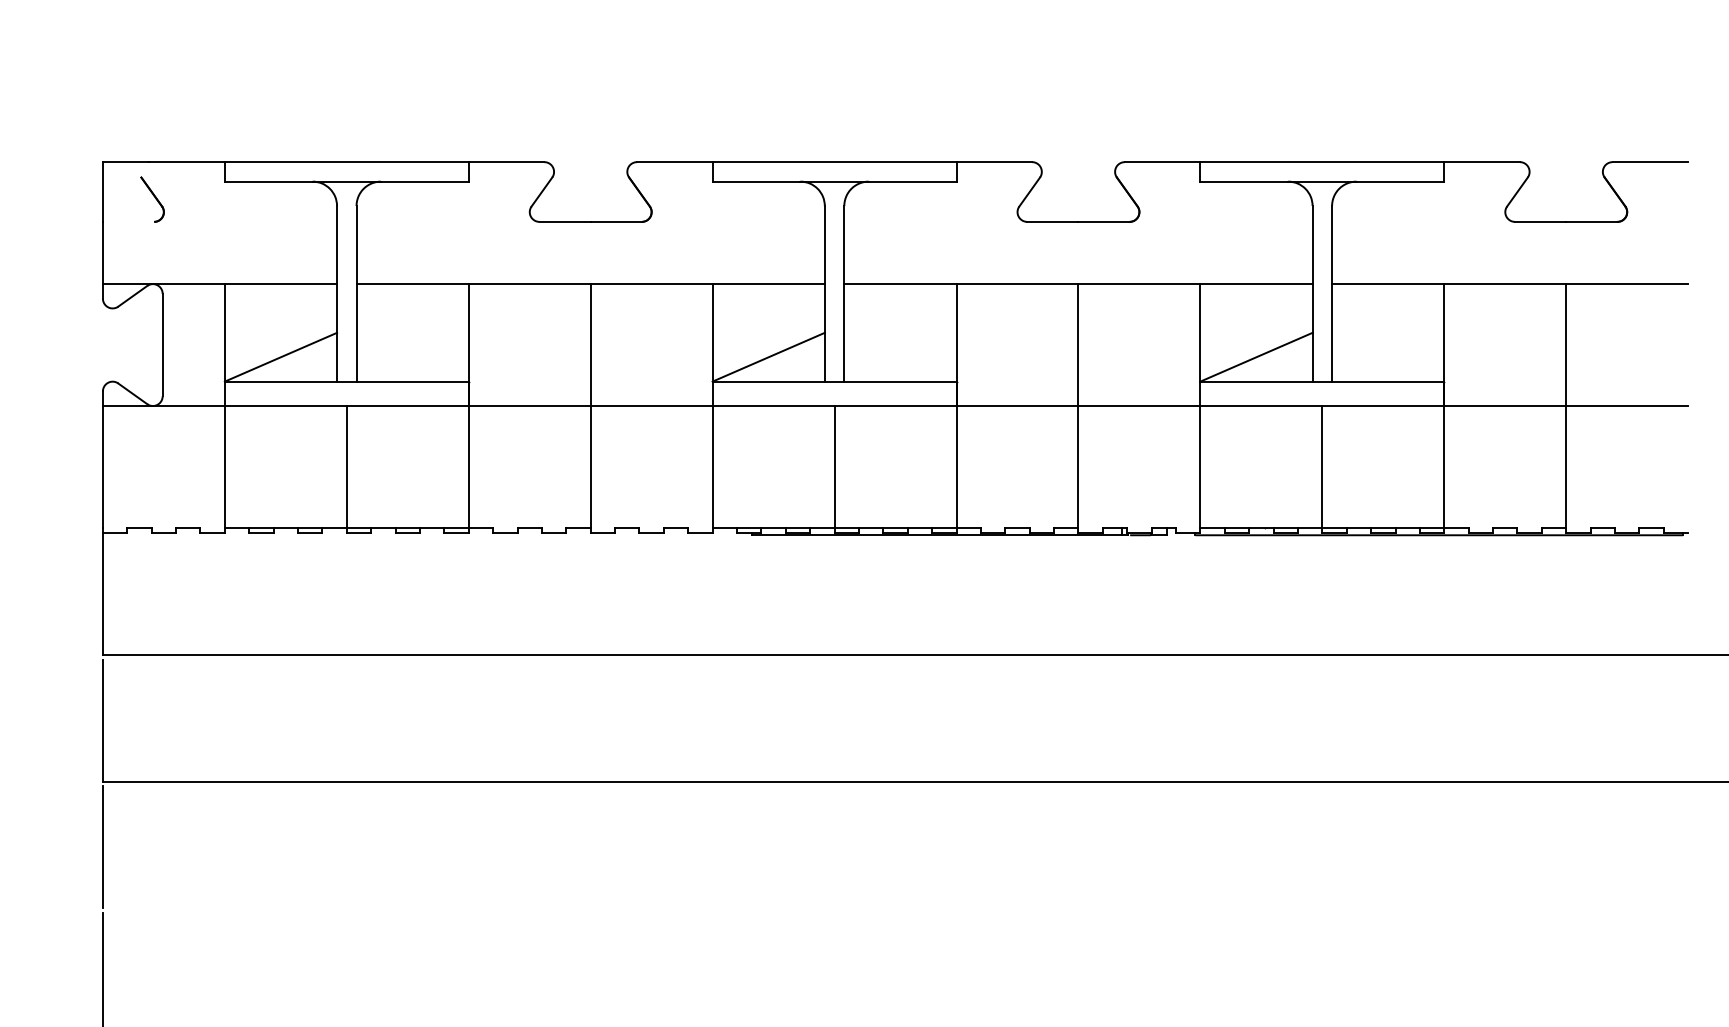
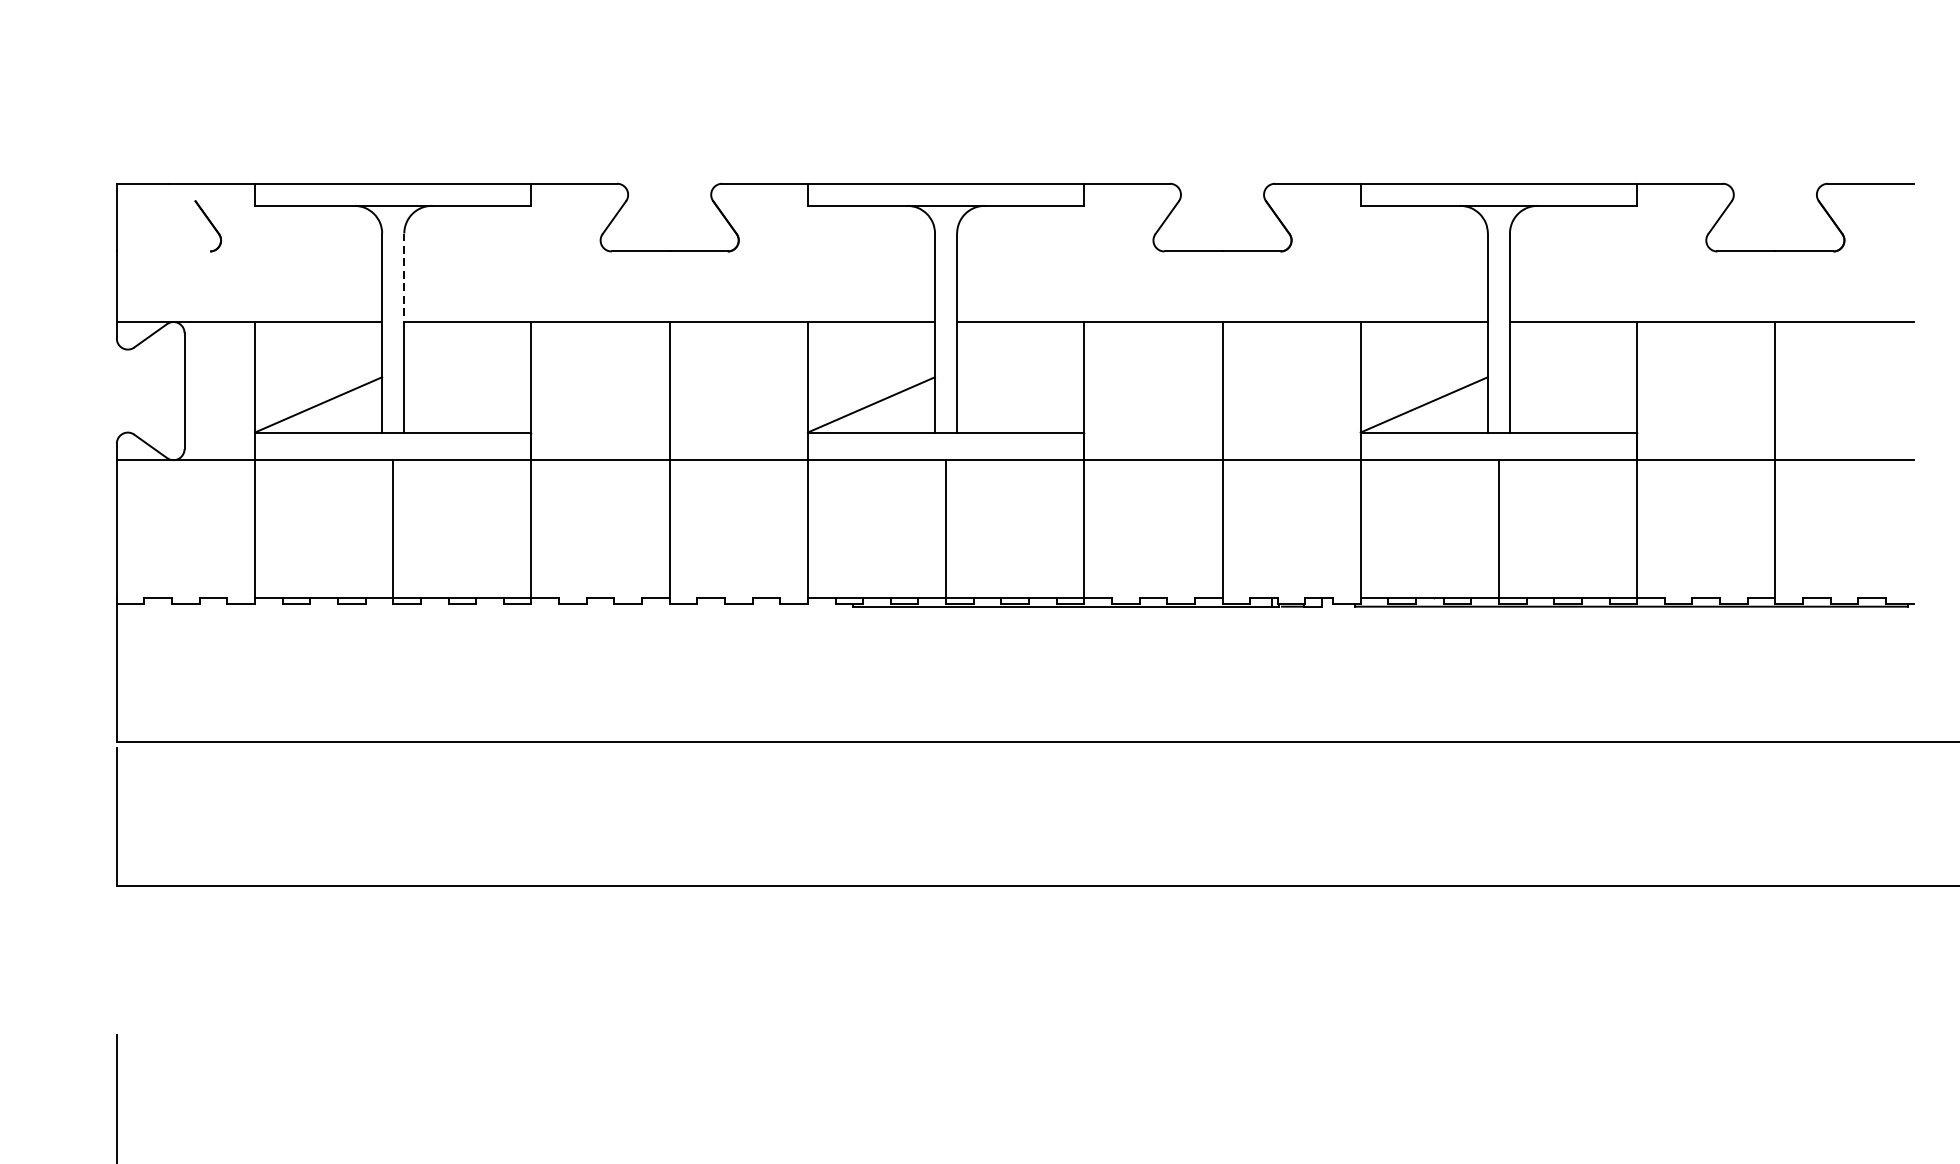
part: (152, 199) -> (208, 226), moved
line: (356, 245) -> (404, 278), solid -> dashed
line: (102, 847) -> (116, 960), removed

